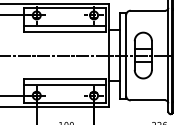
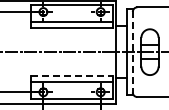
line: (126, 55) -> (133, 52), solid -> dashed
line: (65, 79) -> (72, 76), solid -> dashed

